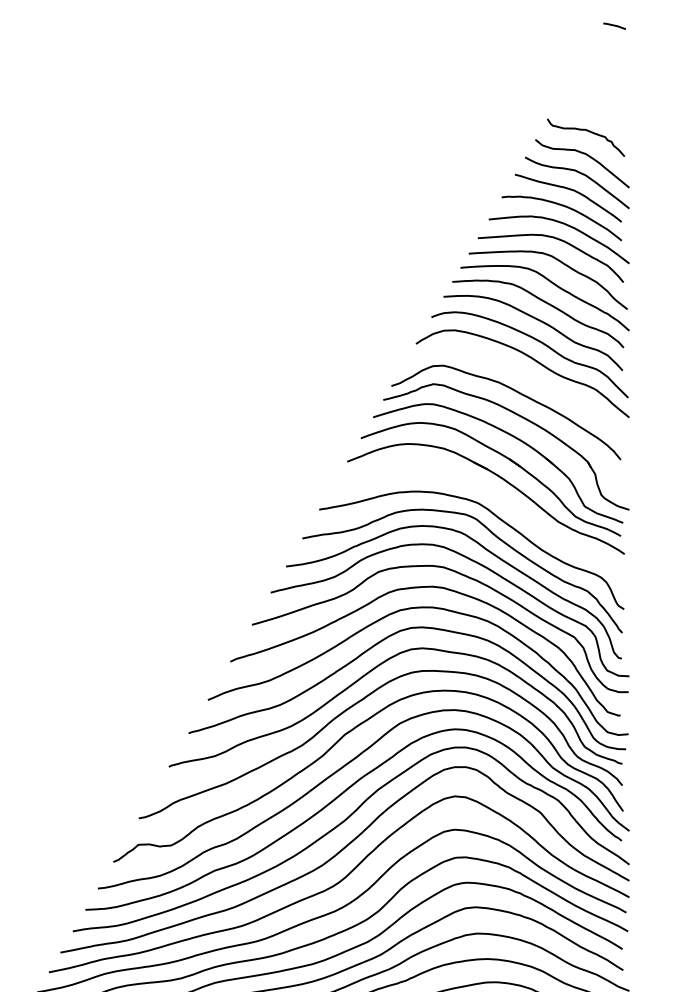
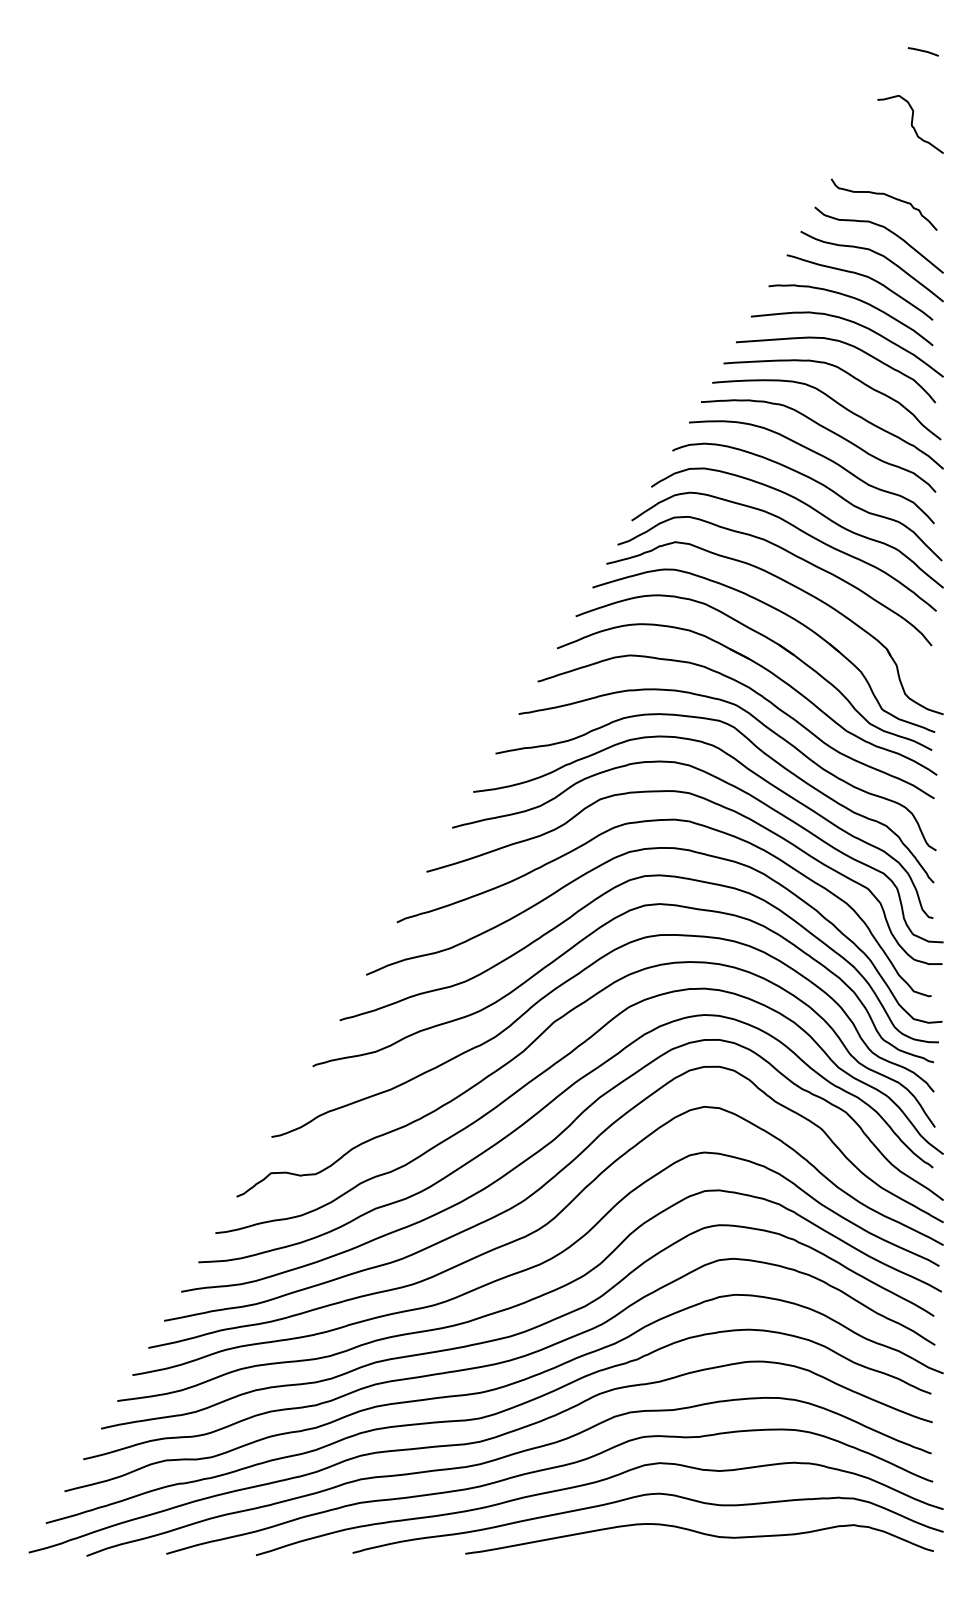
curve: (605, 79) -> (911, 124), added
curve: (521, 374) -> (795, 528), added
curve: (492, 494) -> (755, 693), added

